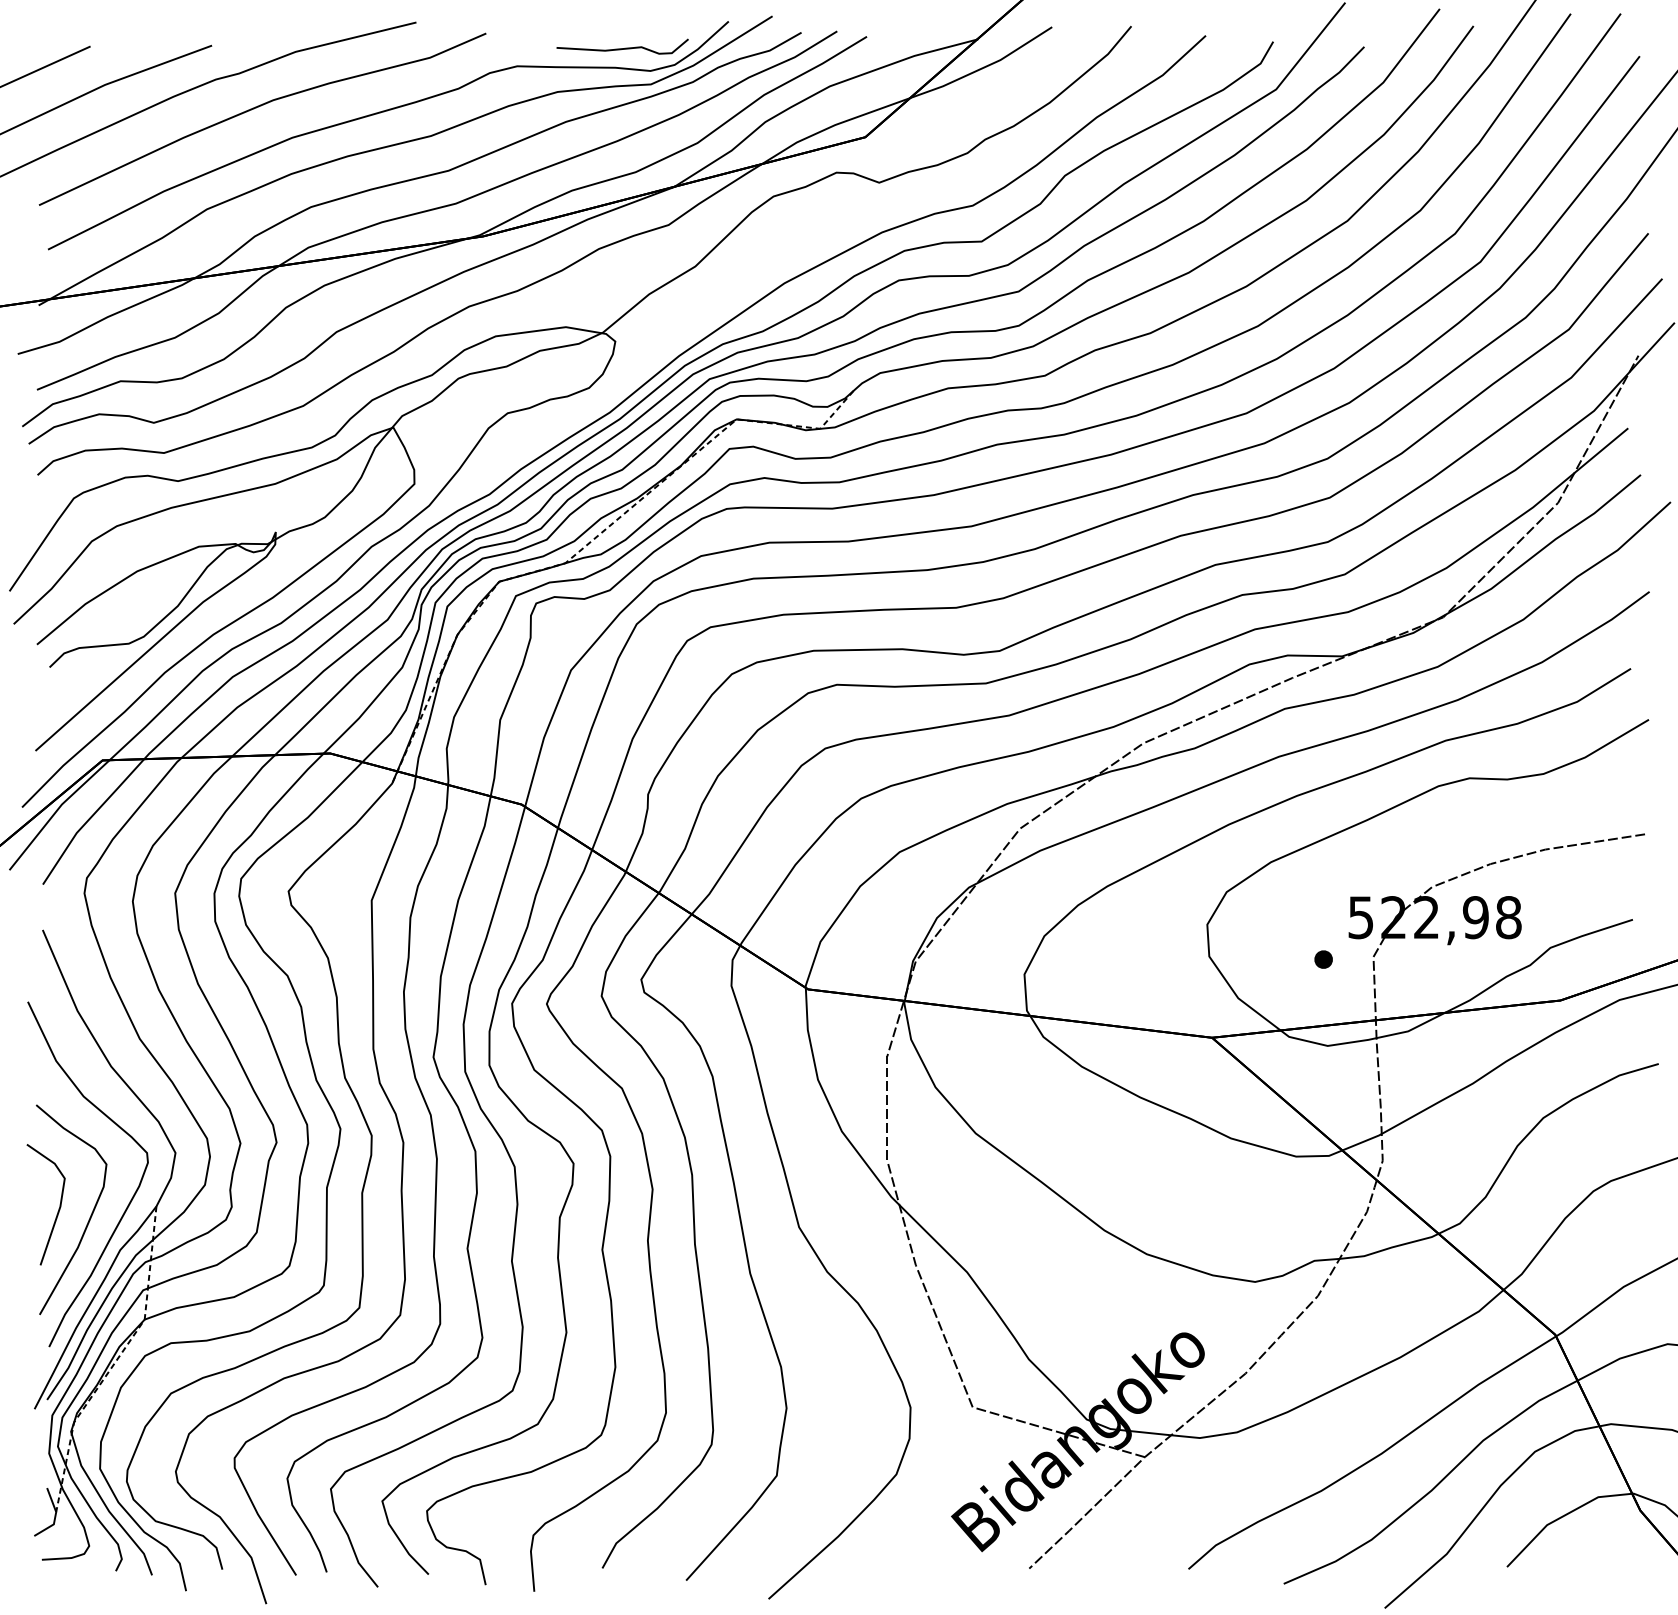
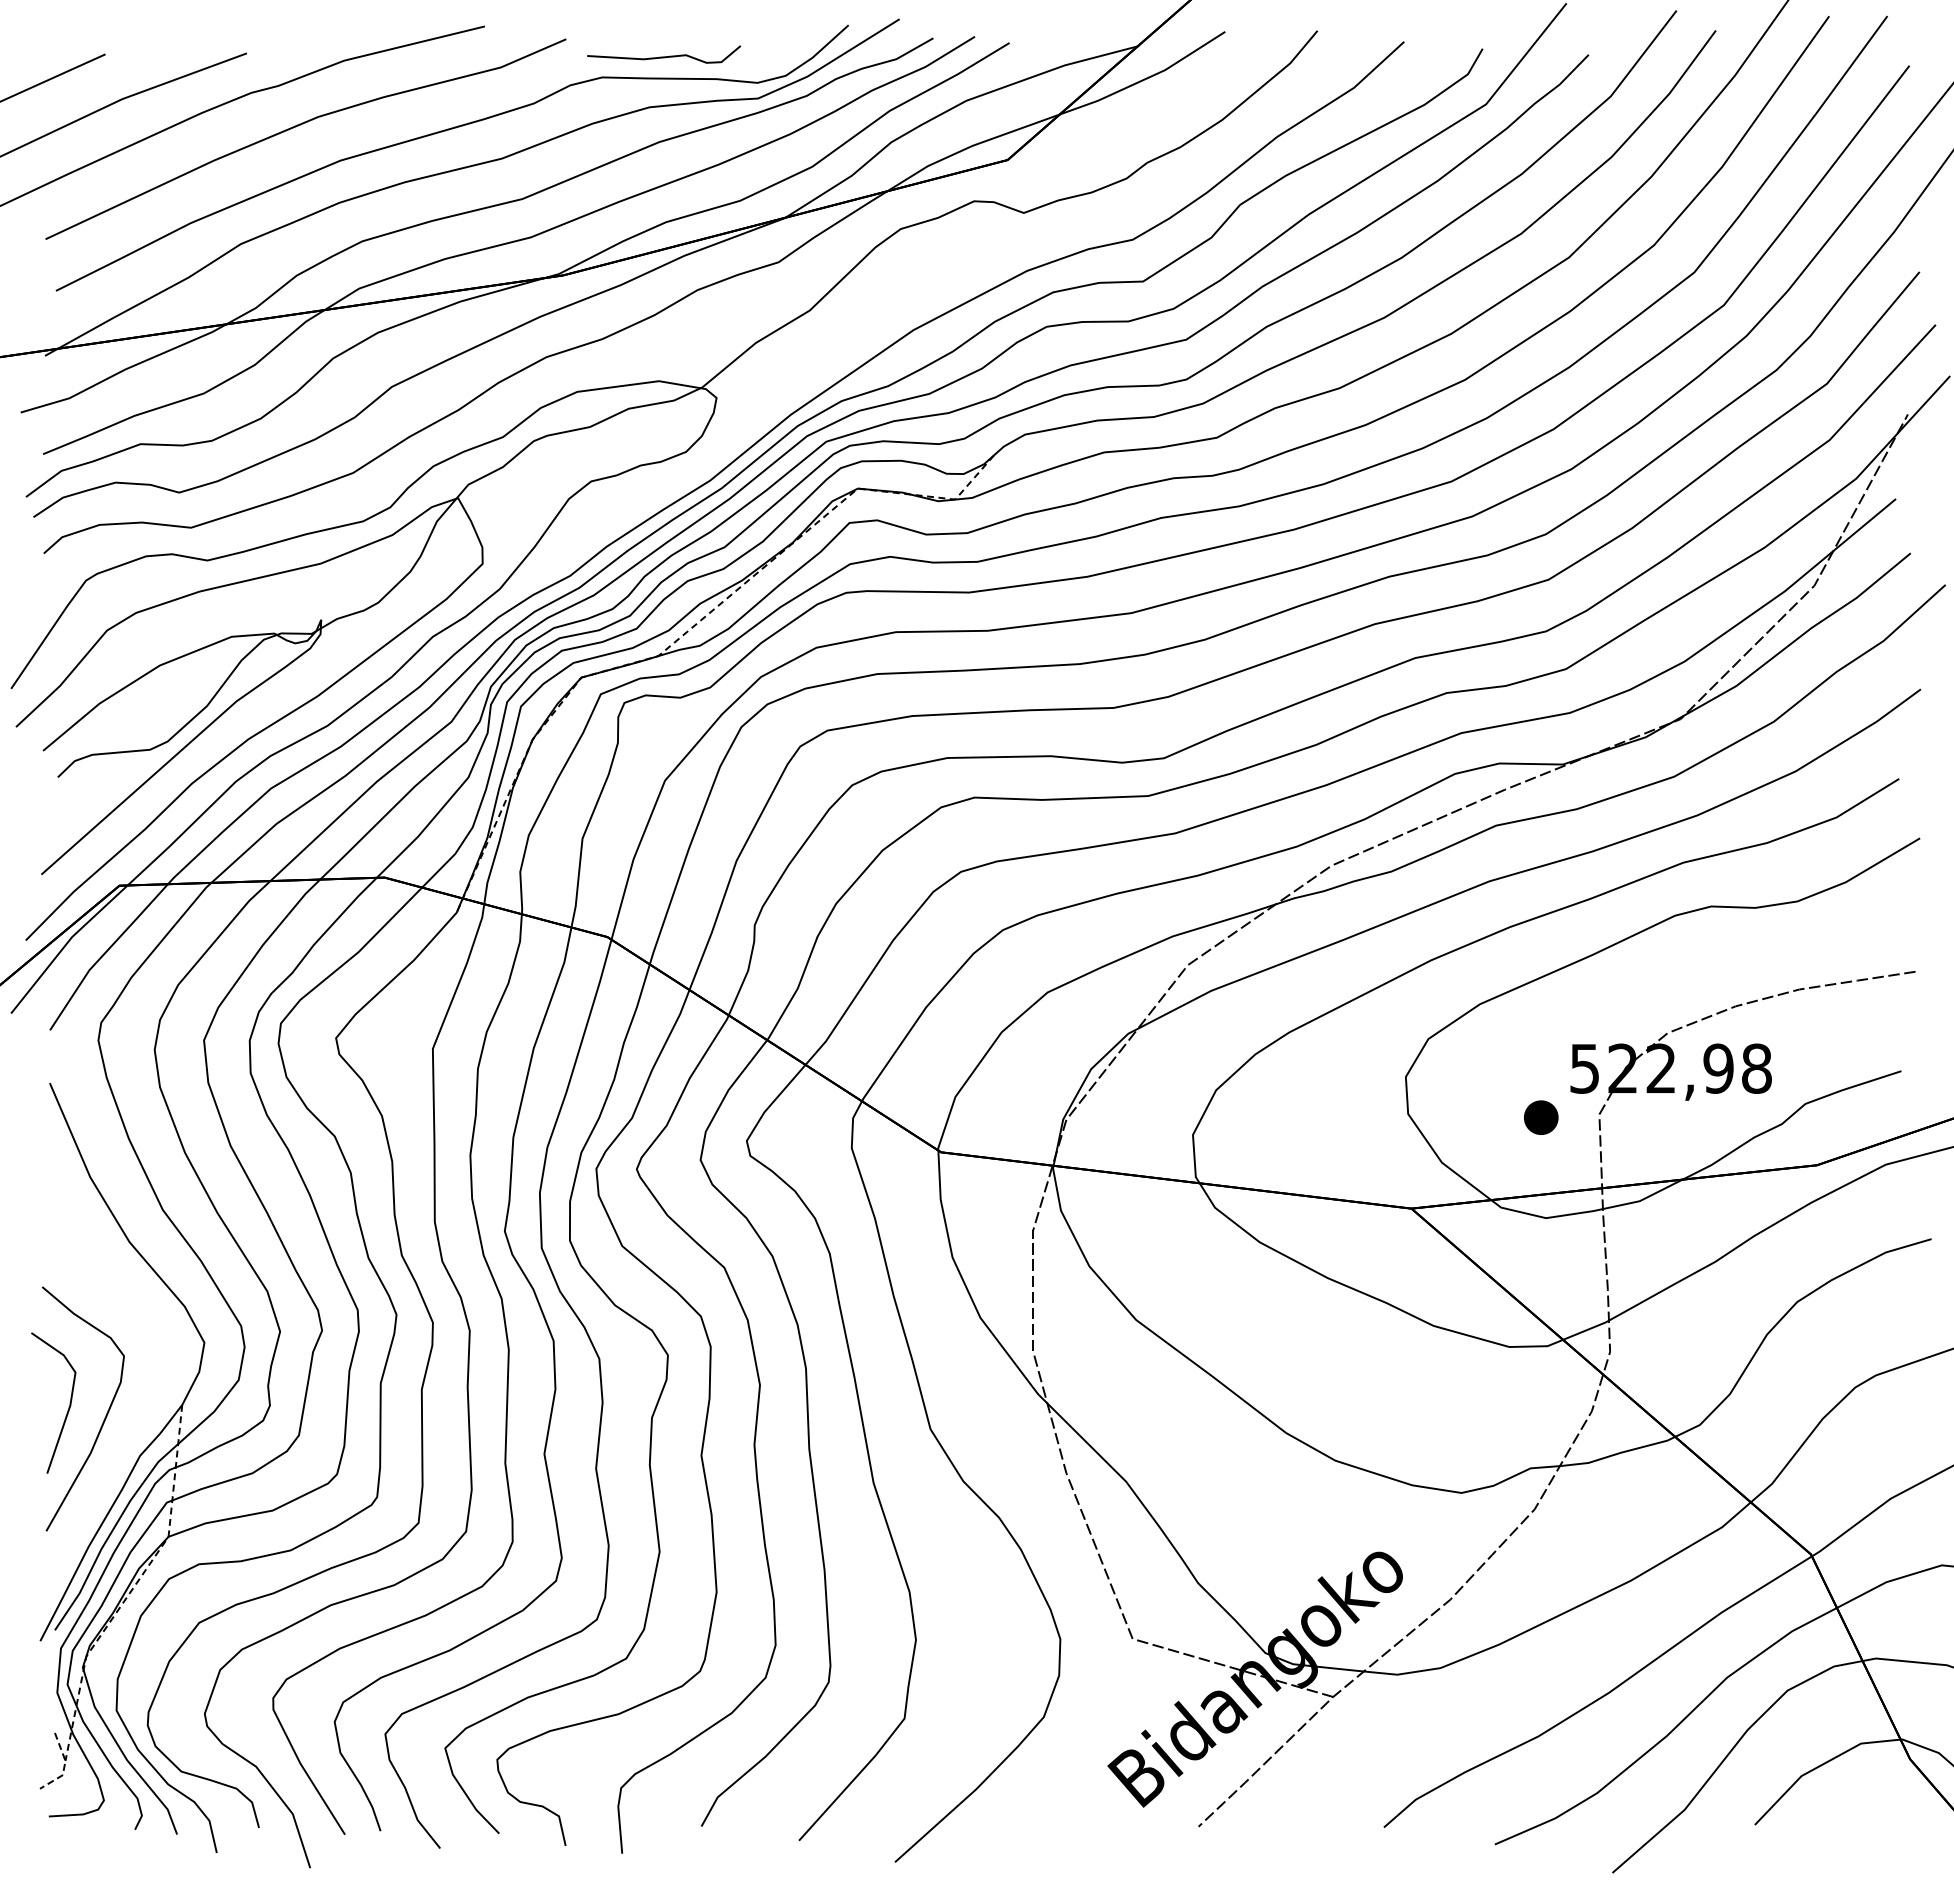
curve: (623, 48) -> (664, 56), moved
part: (1323, 959) -> (1541, 1117), size x1.6
curve: (130, 1200) -> (151, 1398), removed
line: (55, 1516) -> (64, 1766), solid -> dashed

